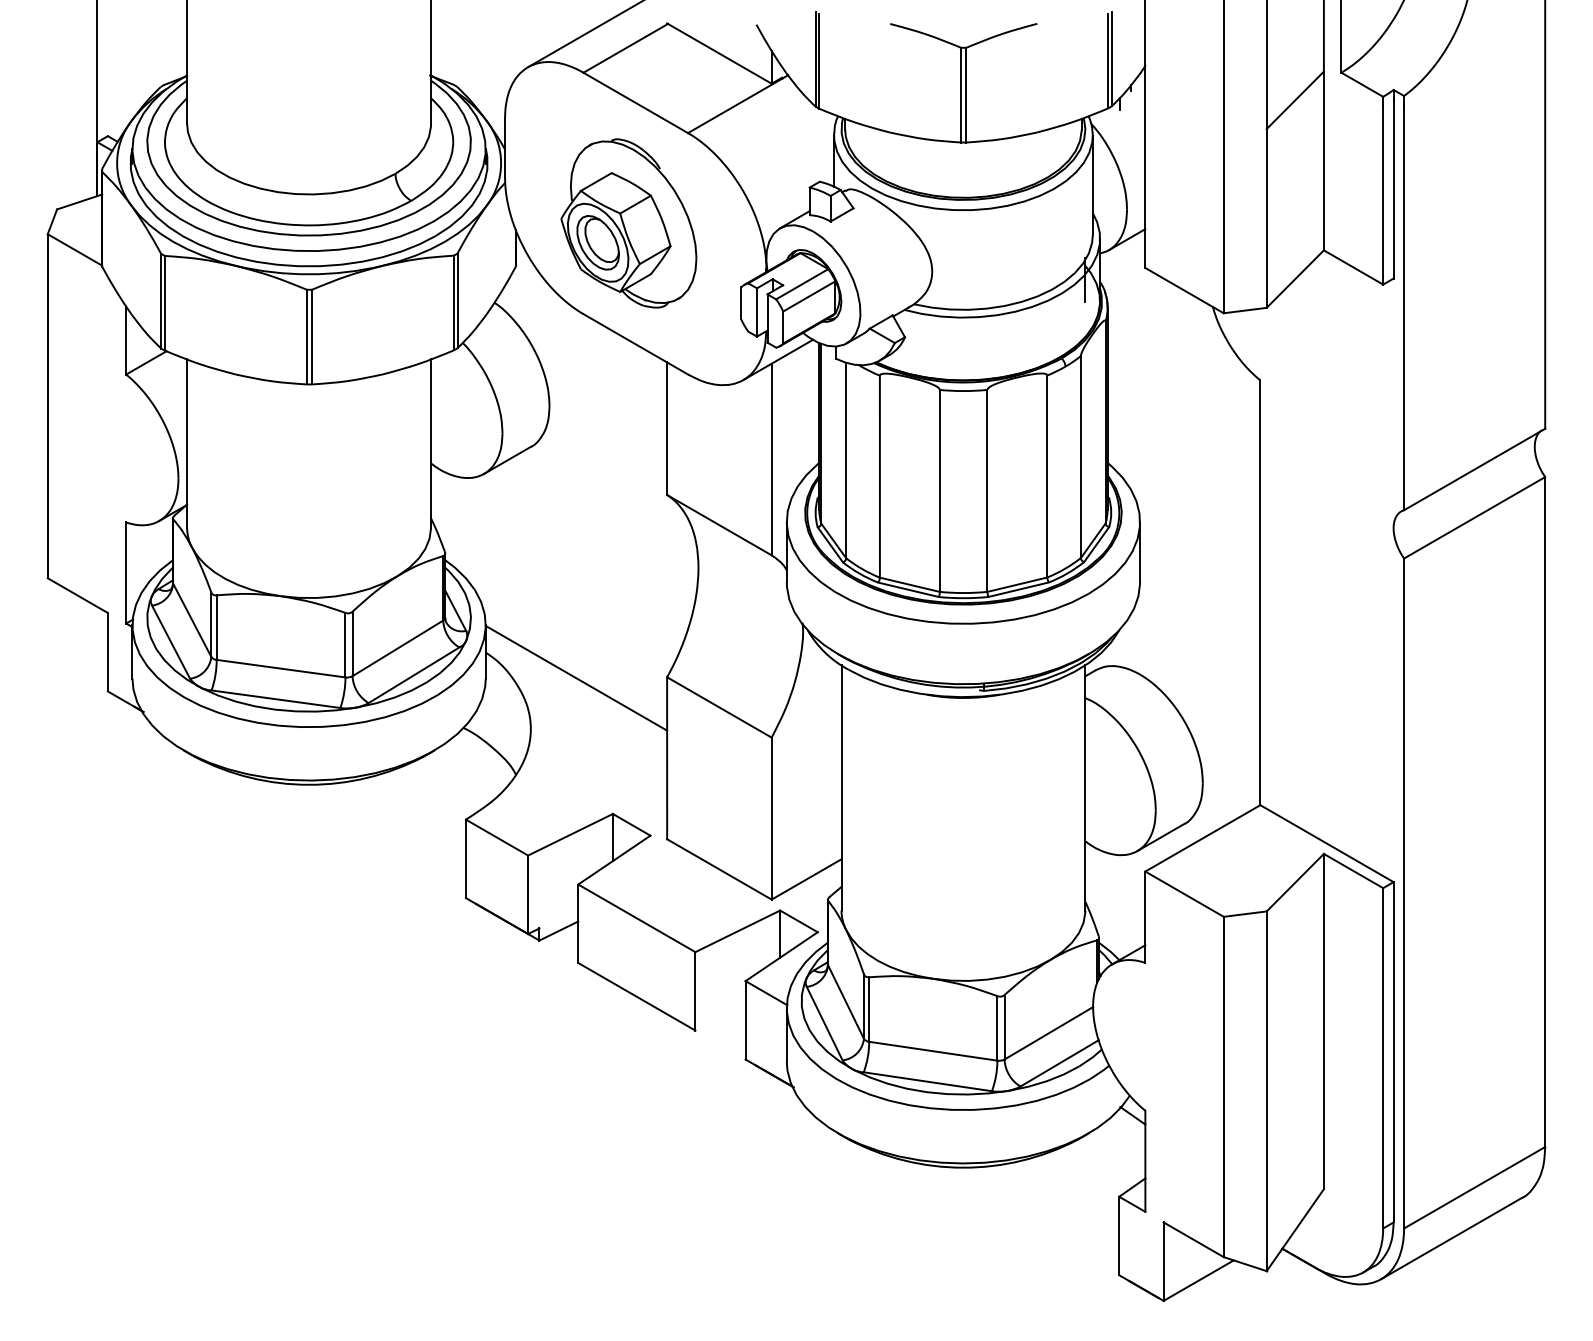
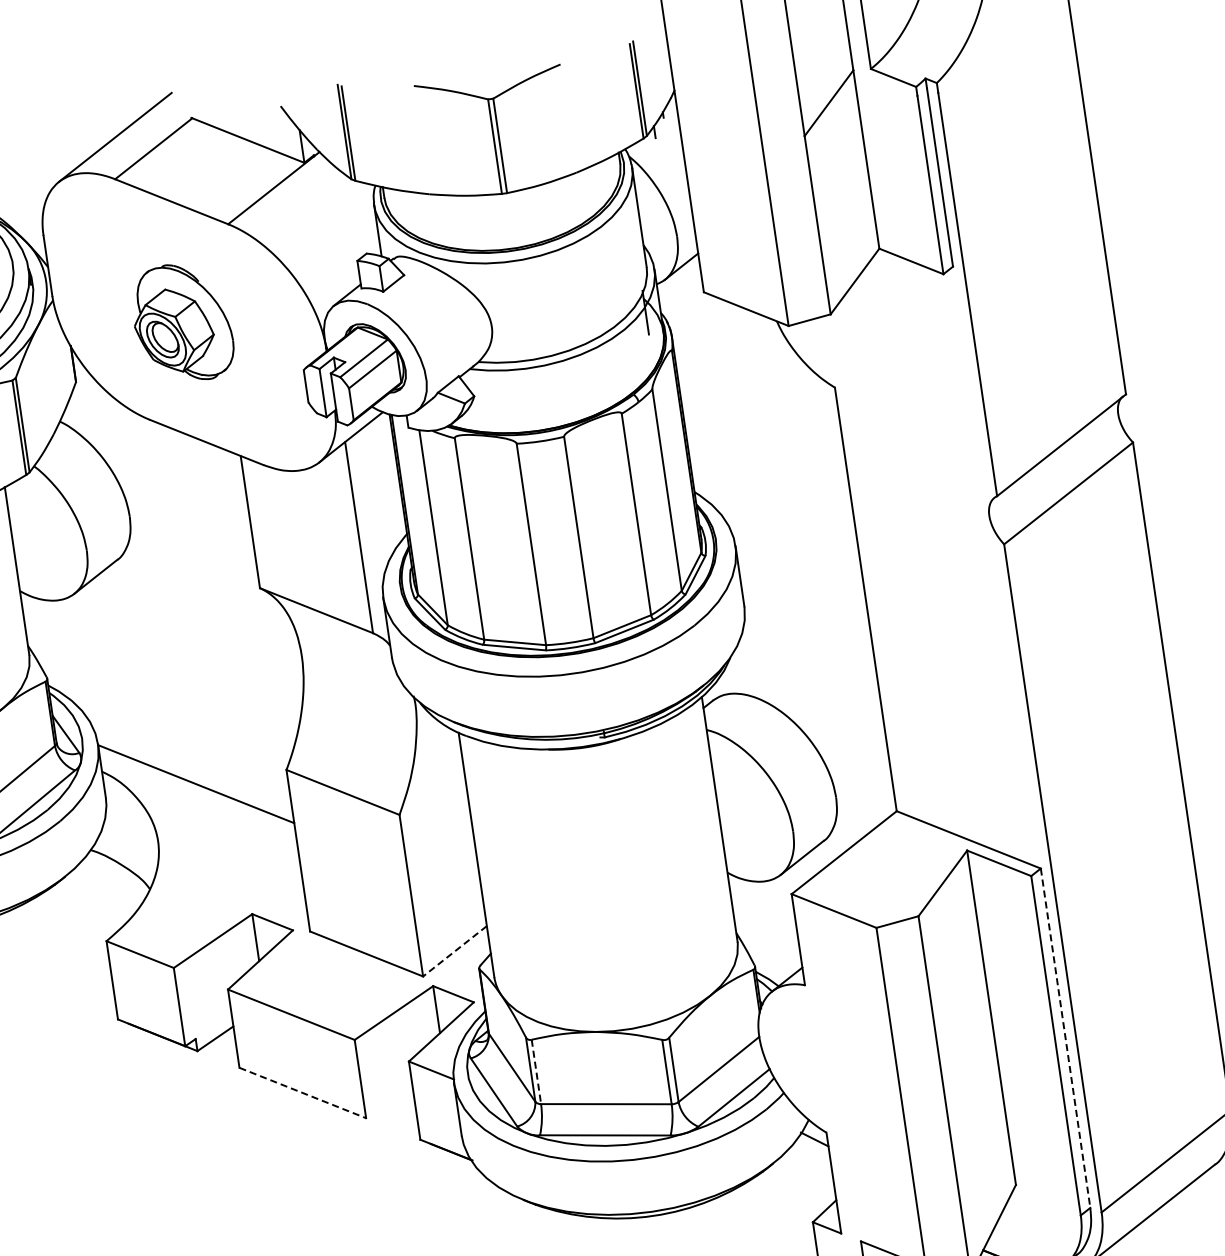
part: (628, 223) -> (181, 323), size x0.7
line: (806, 879) -> (454, 951), solid -> dashed
line: (636, 996) -> (302, 1092), solid -> dashed
line: (869, 1010) -> (536, 1072), solid -> dashed
line: (1393, 1052) -> (1065, 1038), solid -> dashed

